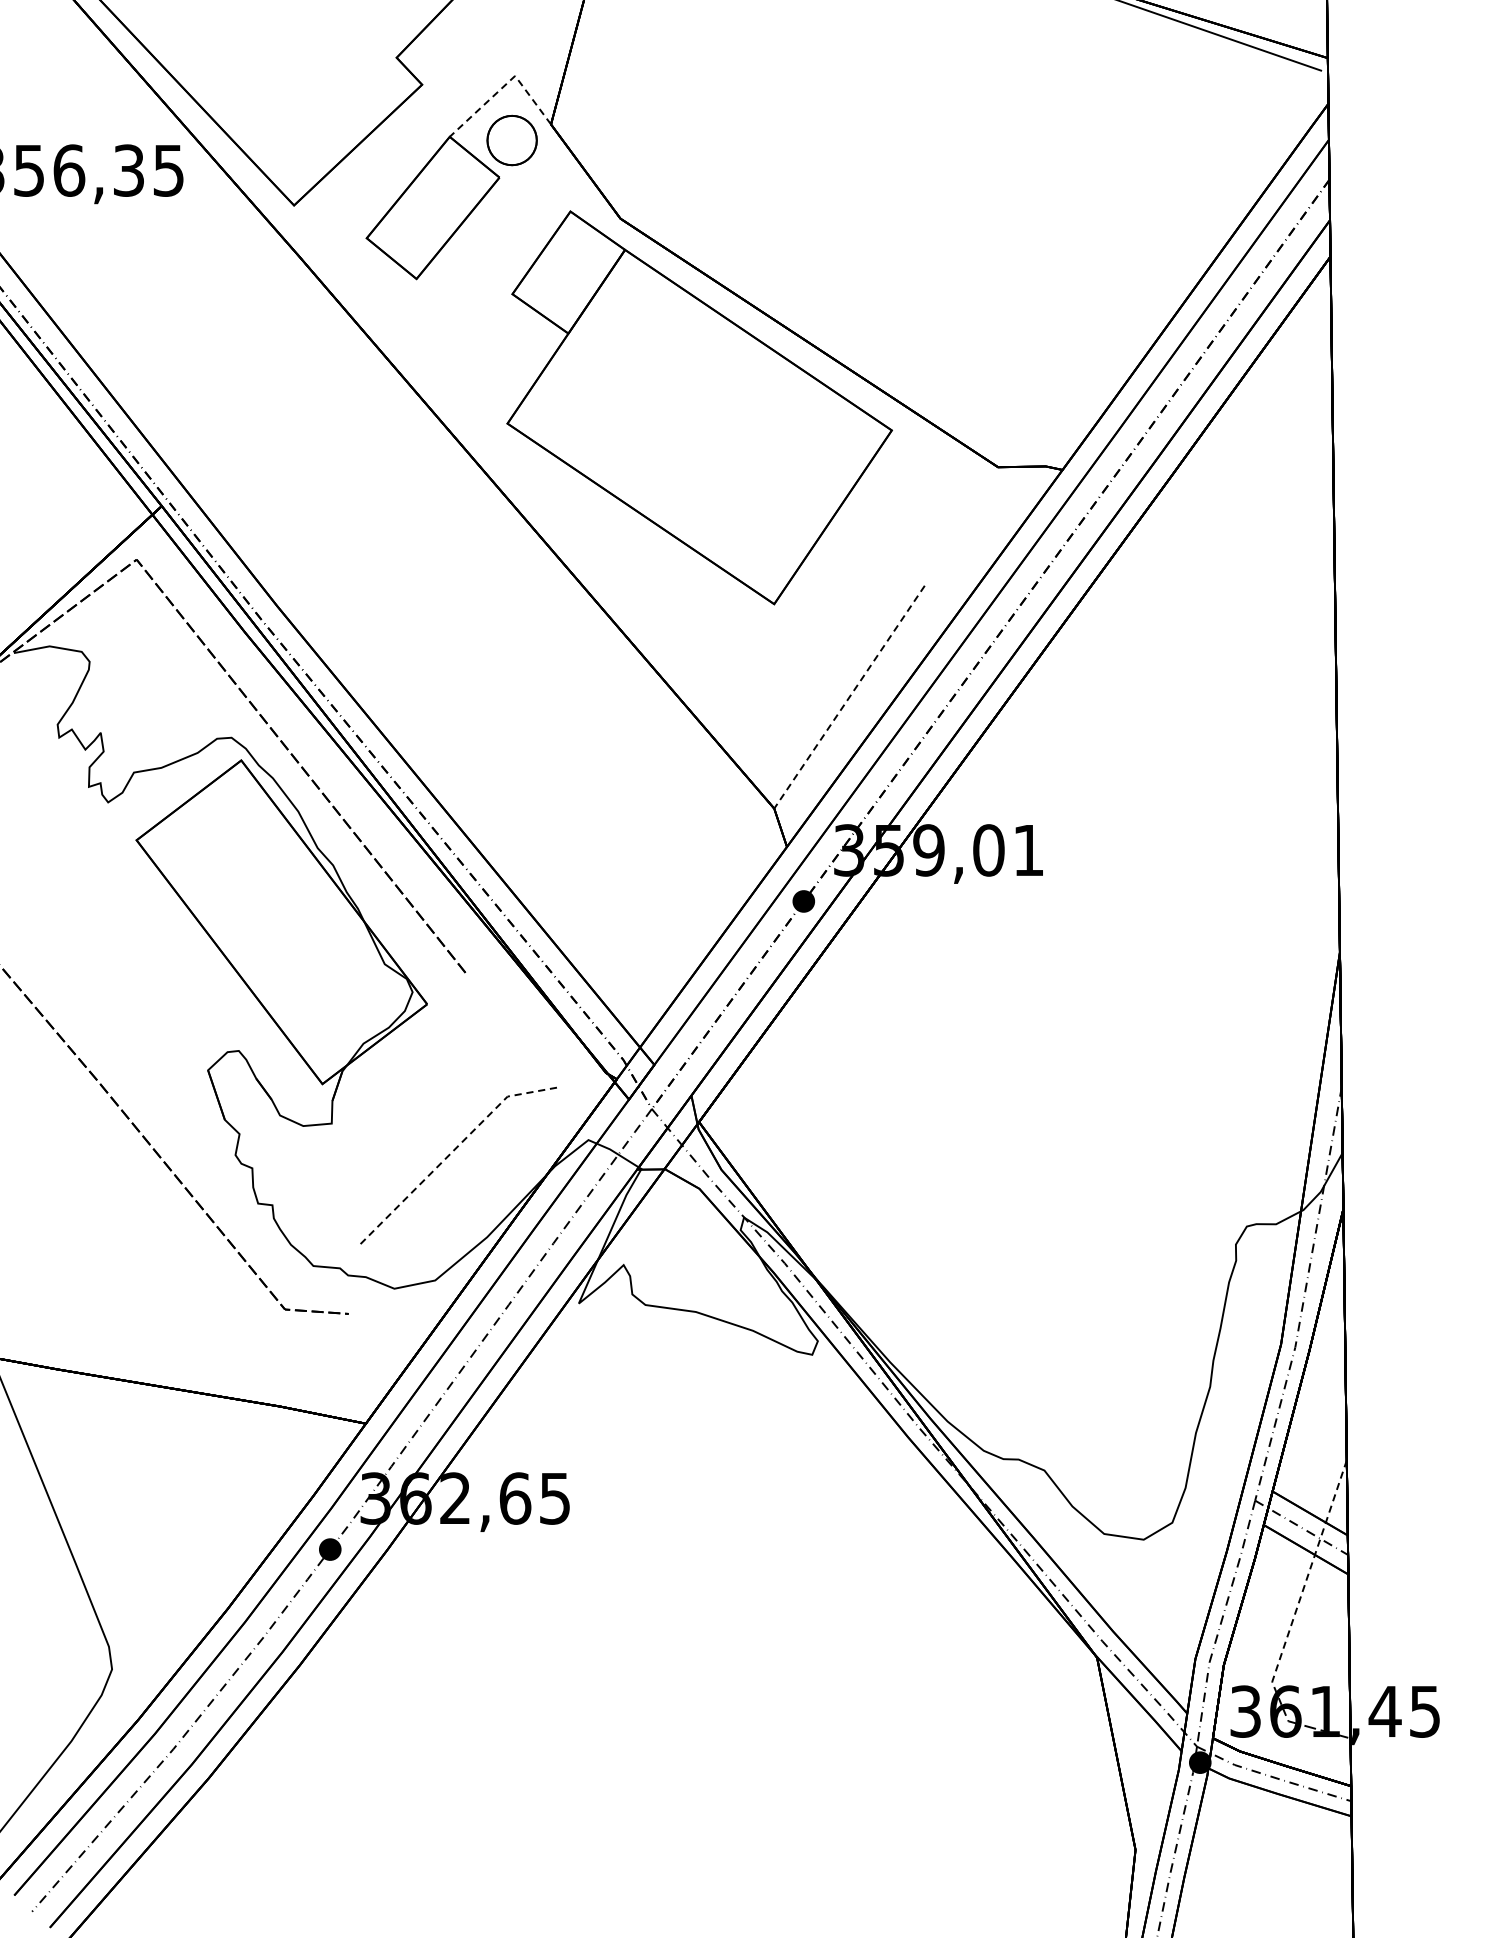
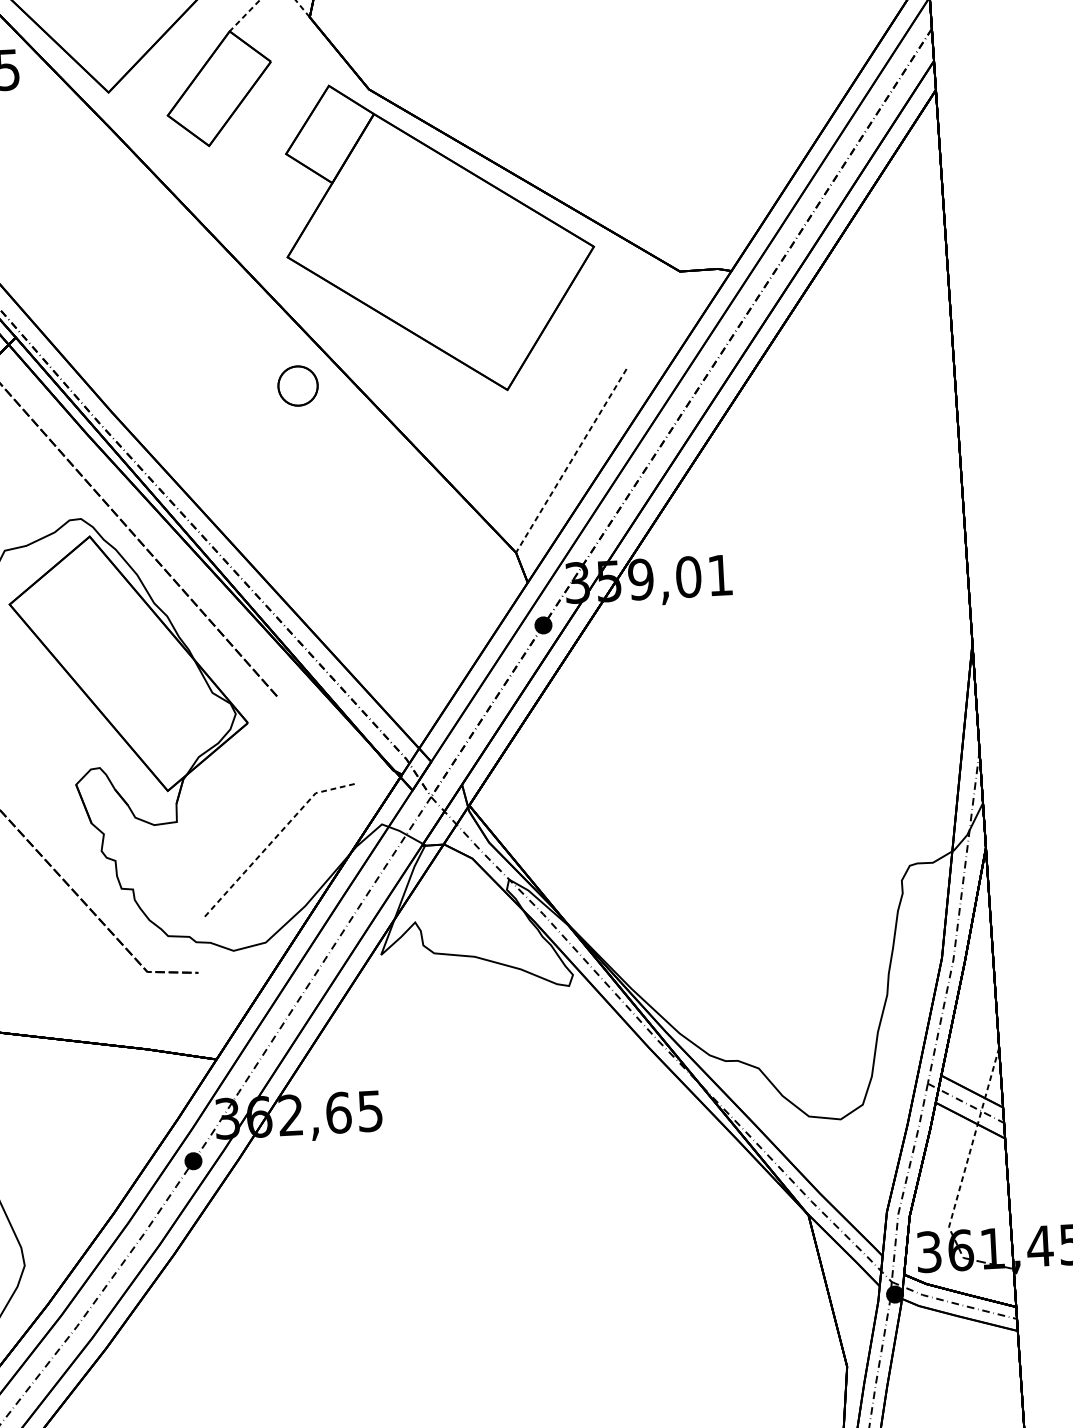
part: (511, 140) -> (297, 386), moved

